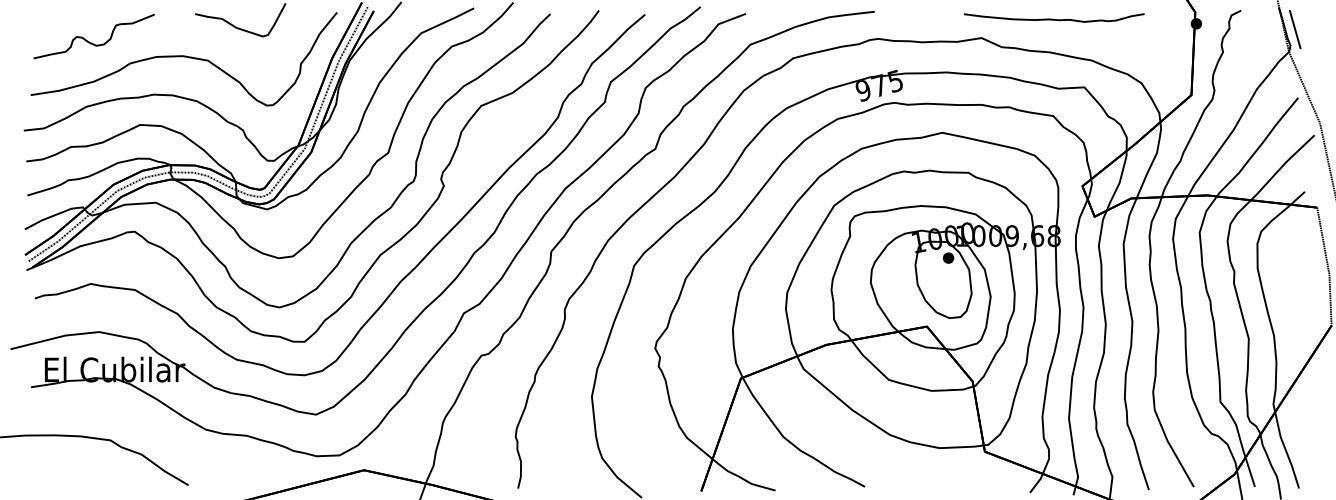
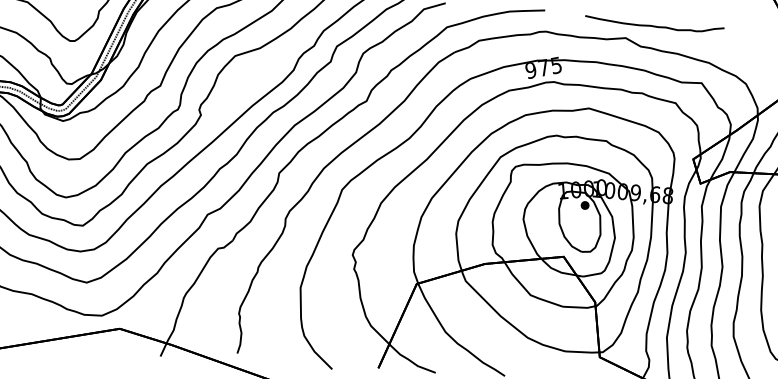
curve: (1053, 18) -> (653, 25), moved

